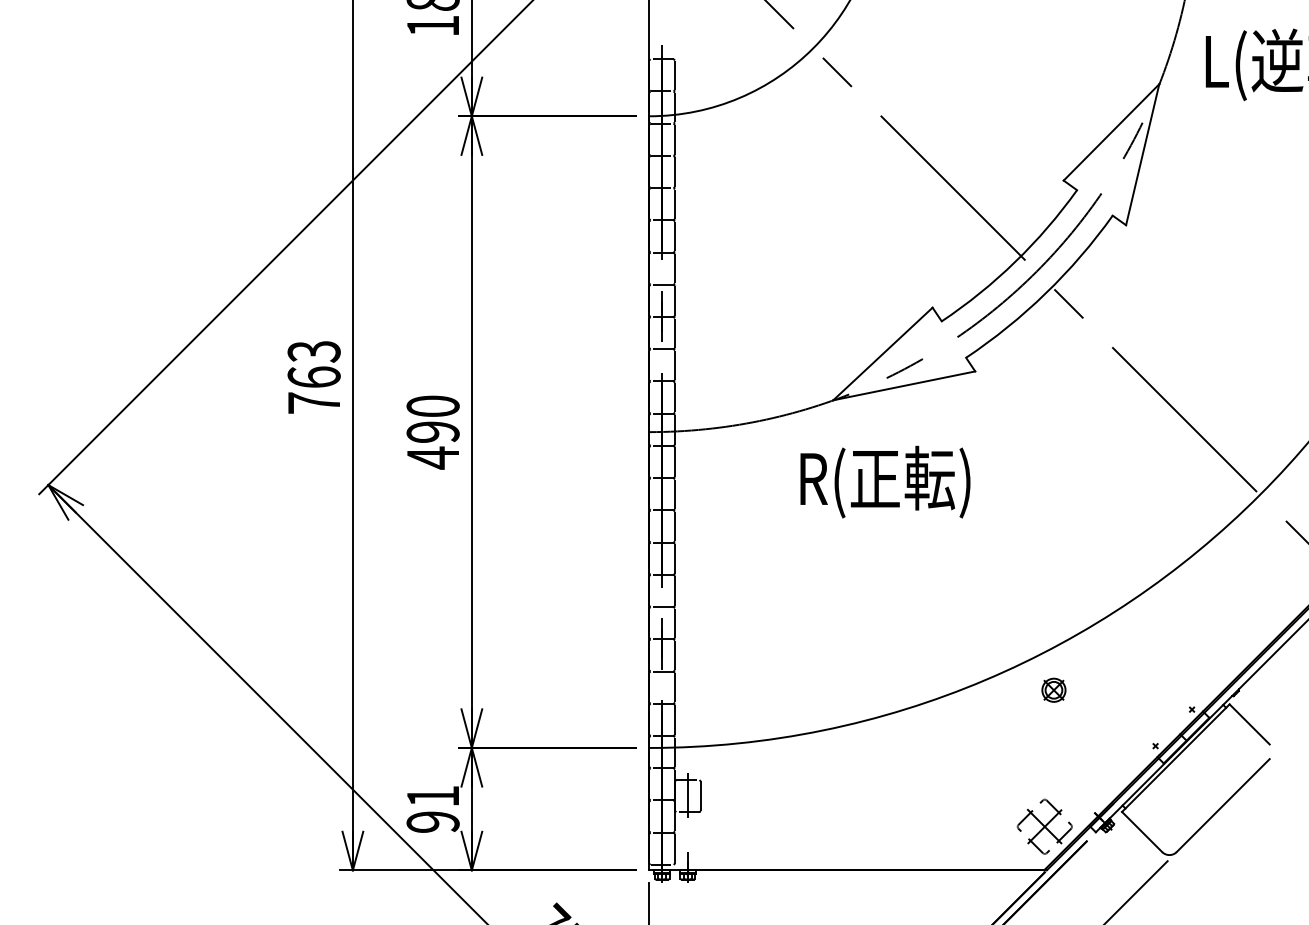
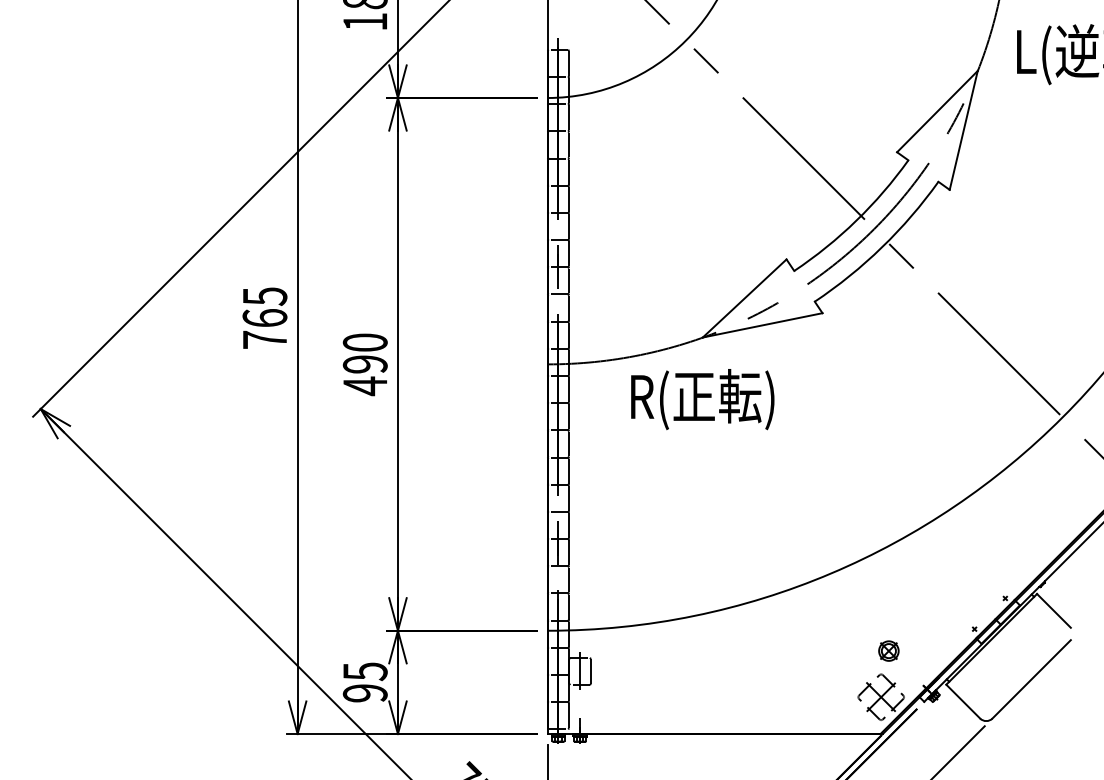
text: (313, 351) -> (264, 296), 763 -> 765
text: (885, 482) -> (702, 399), moved
part: (1053, 689) -> (888, 650), moved
text: (433, 796) -> (365, 671), 91 -> 95

